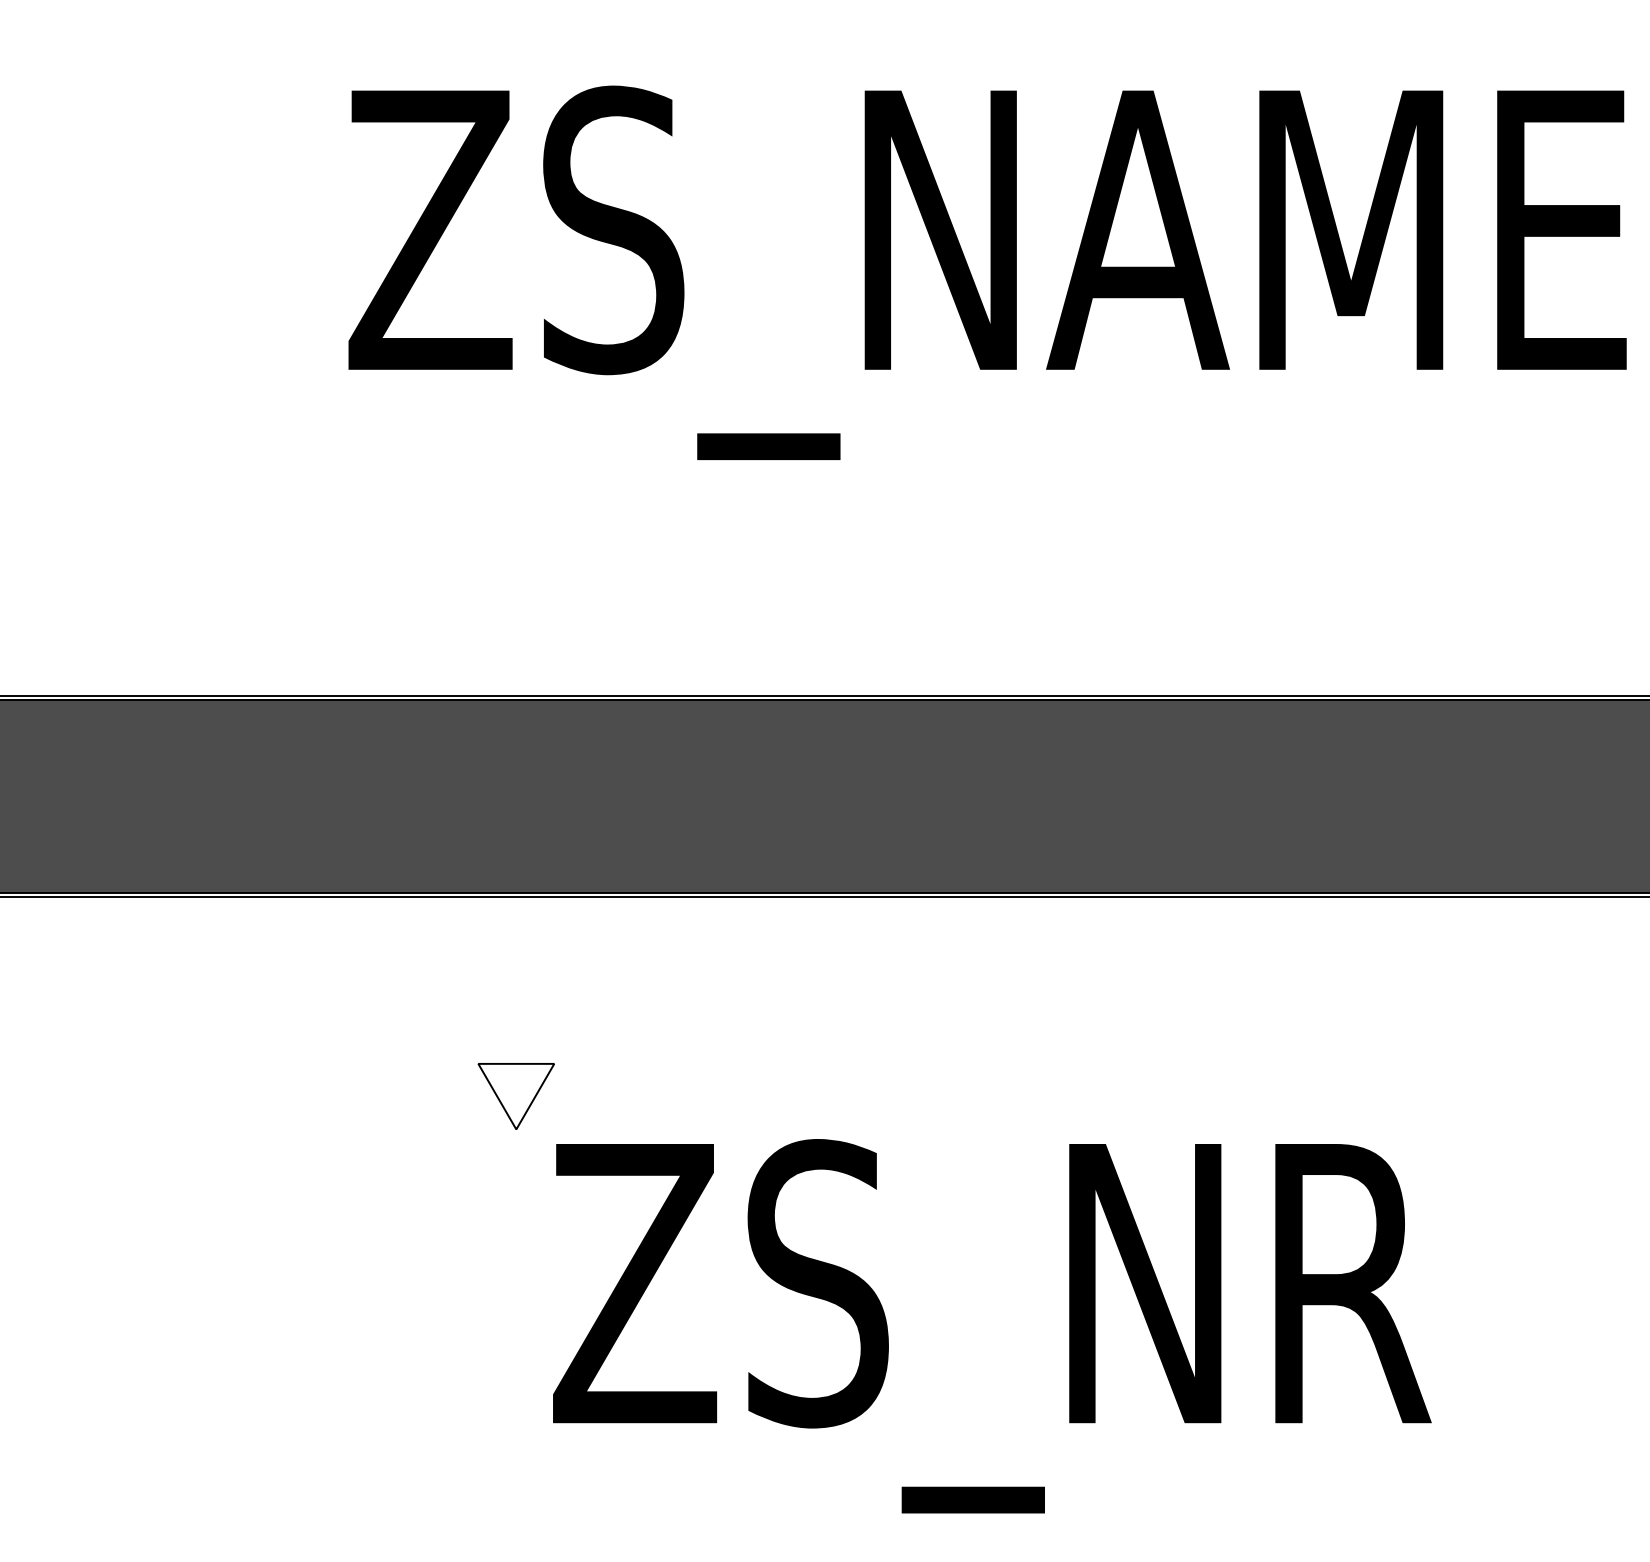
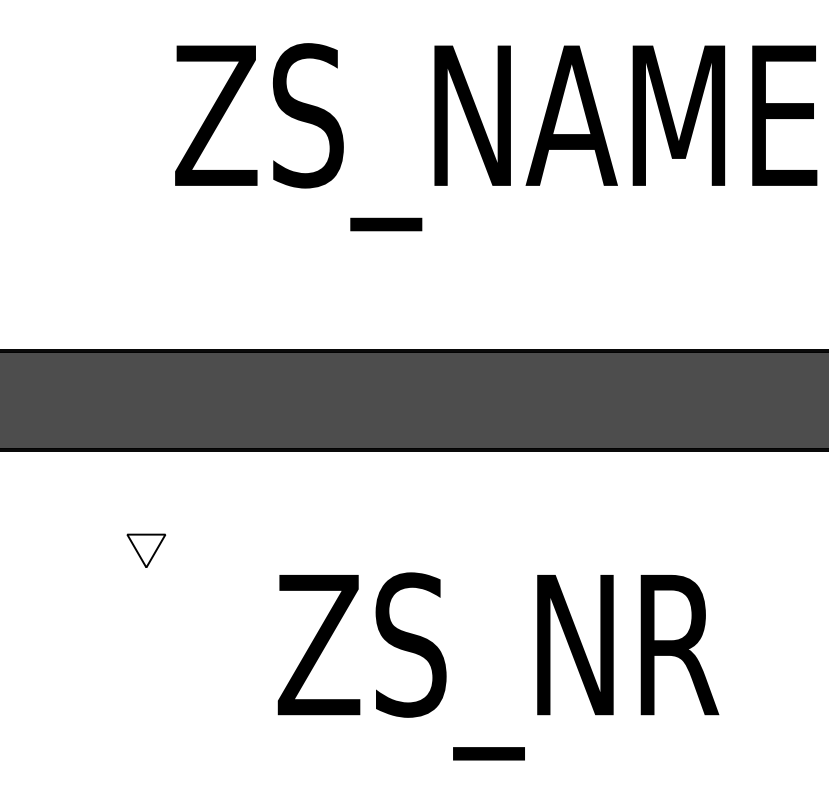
part: (516, 1095) -> (146, 550), moved

